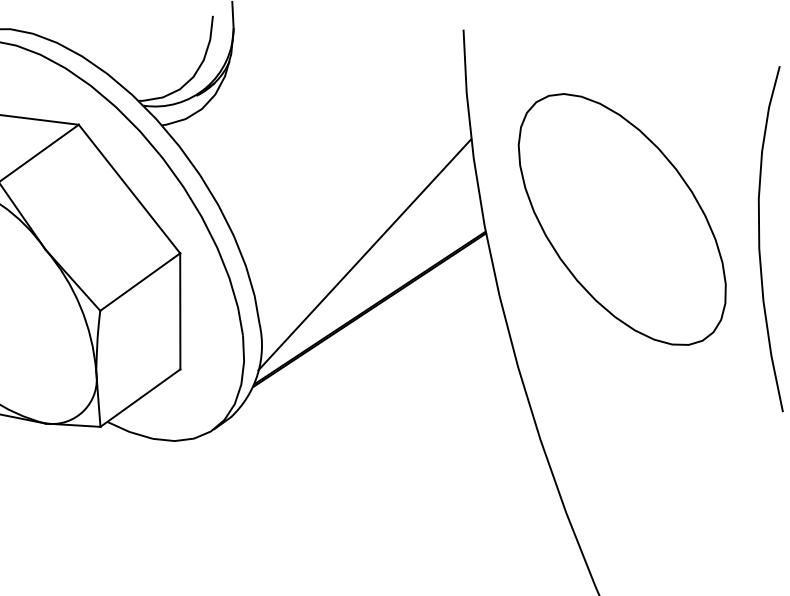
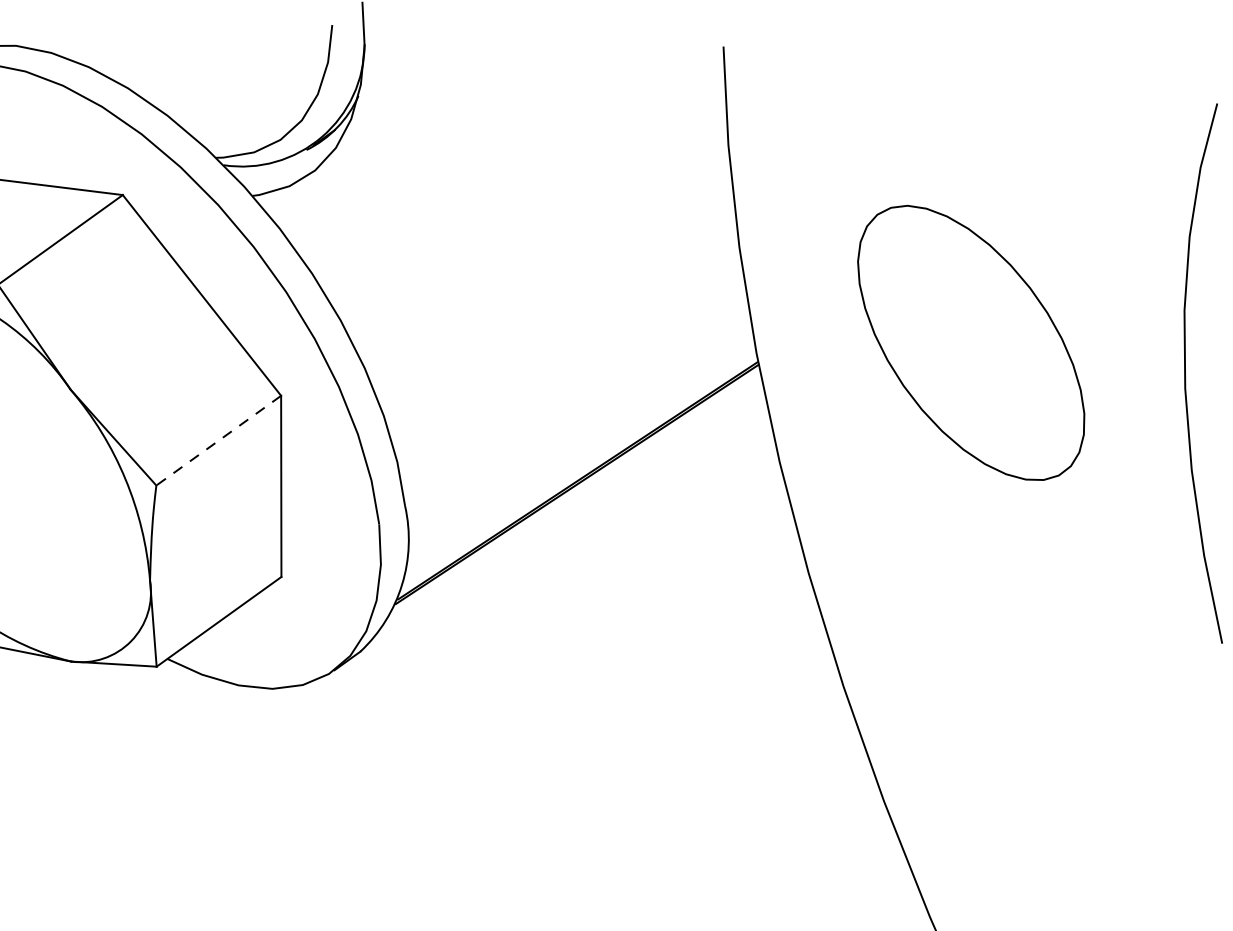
part: (621, 219) -> (970, 342), size x0.7
line: (364, 254) -> (568, 397), removed
line: (139, 282) -> (217, 441), solid -> dashed

